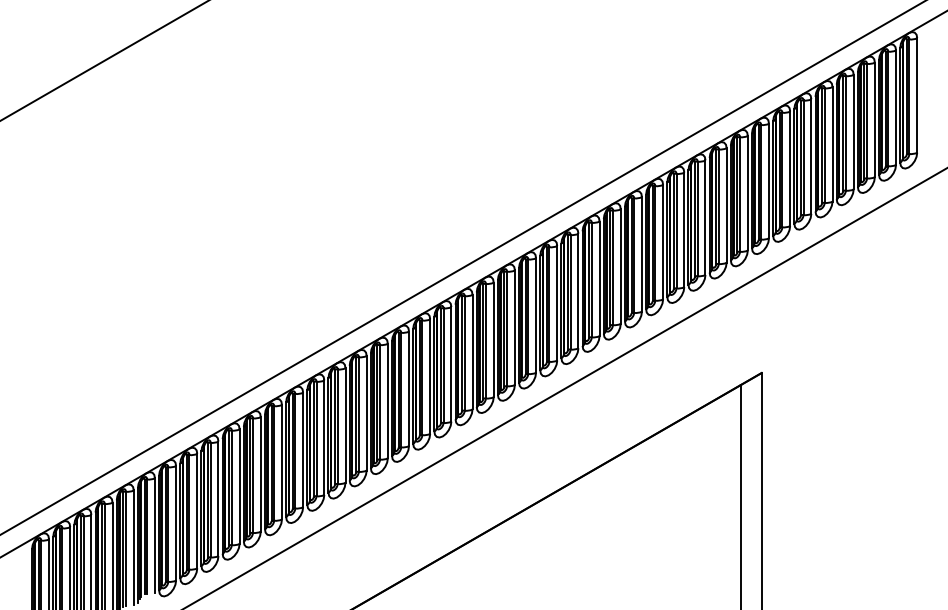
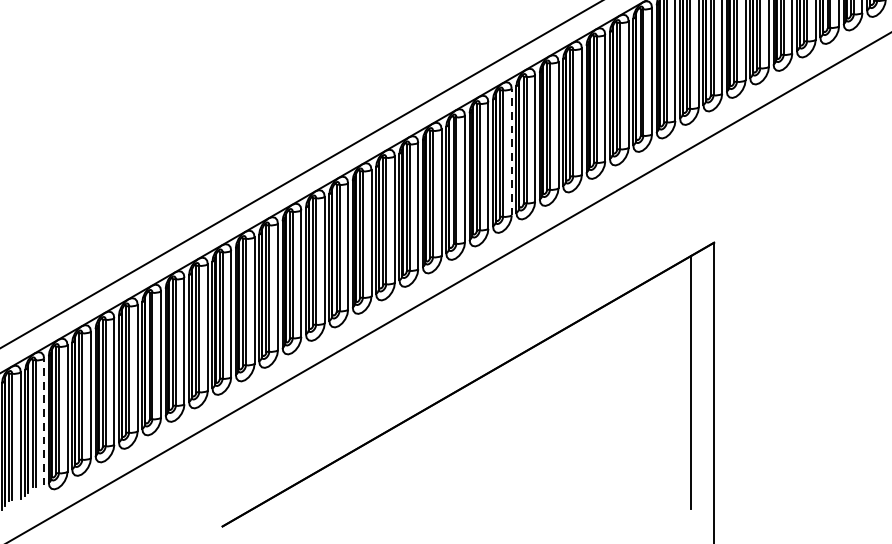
line: (578, 290) -> (511, 151), solid -> dashed
line: (154, 534) -> (43, 421), solid -> dashed

